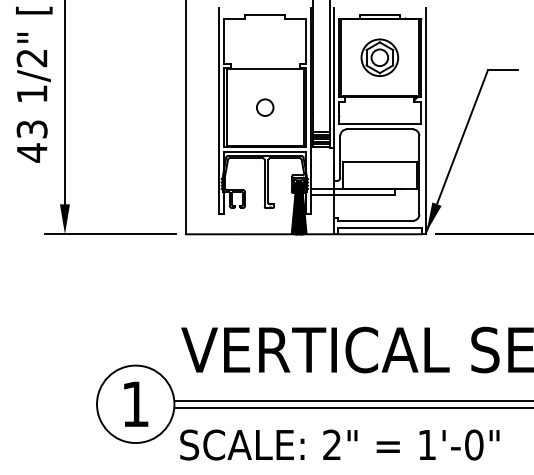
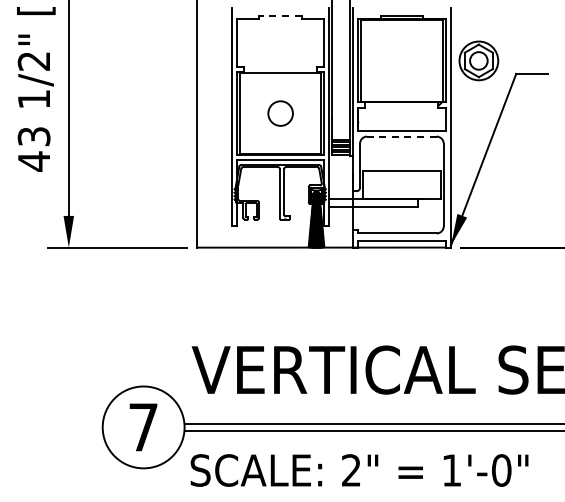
line: (265, 14) -> (280, 15), solid -> dashed
part: (379, 57) -> (478, 60), moved
circle: (265, 107) -> (280, 113), size x1.4
line: (379, 129) -> (401, 136), solid -> dashed
text: (135, 404) -> (143, 427), 1 -> 7

